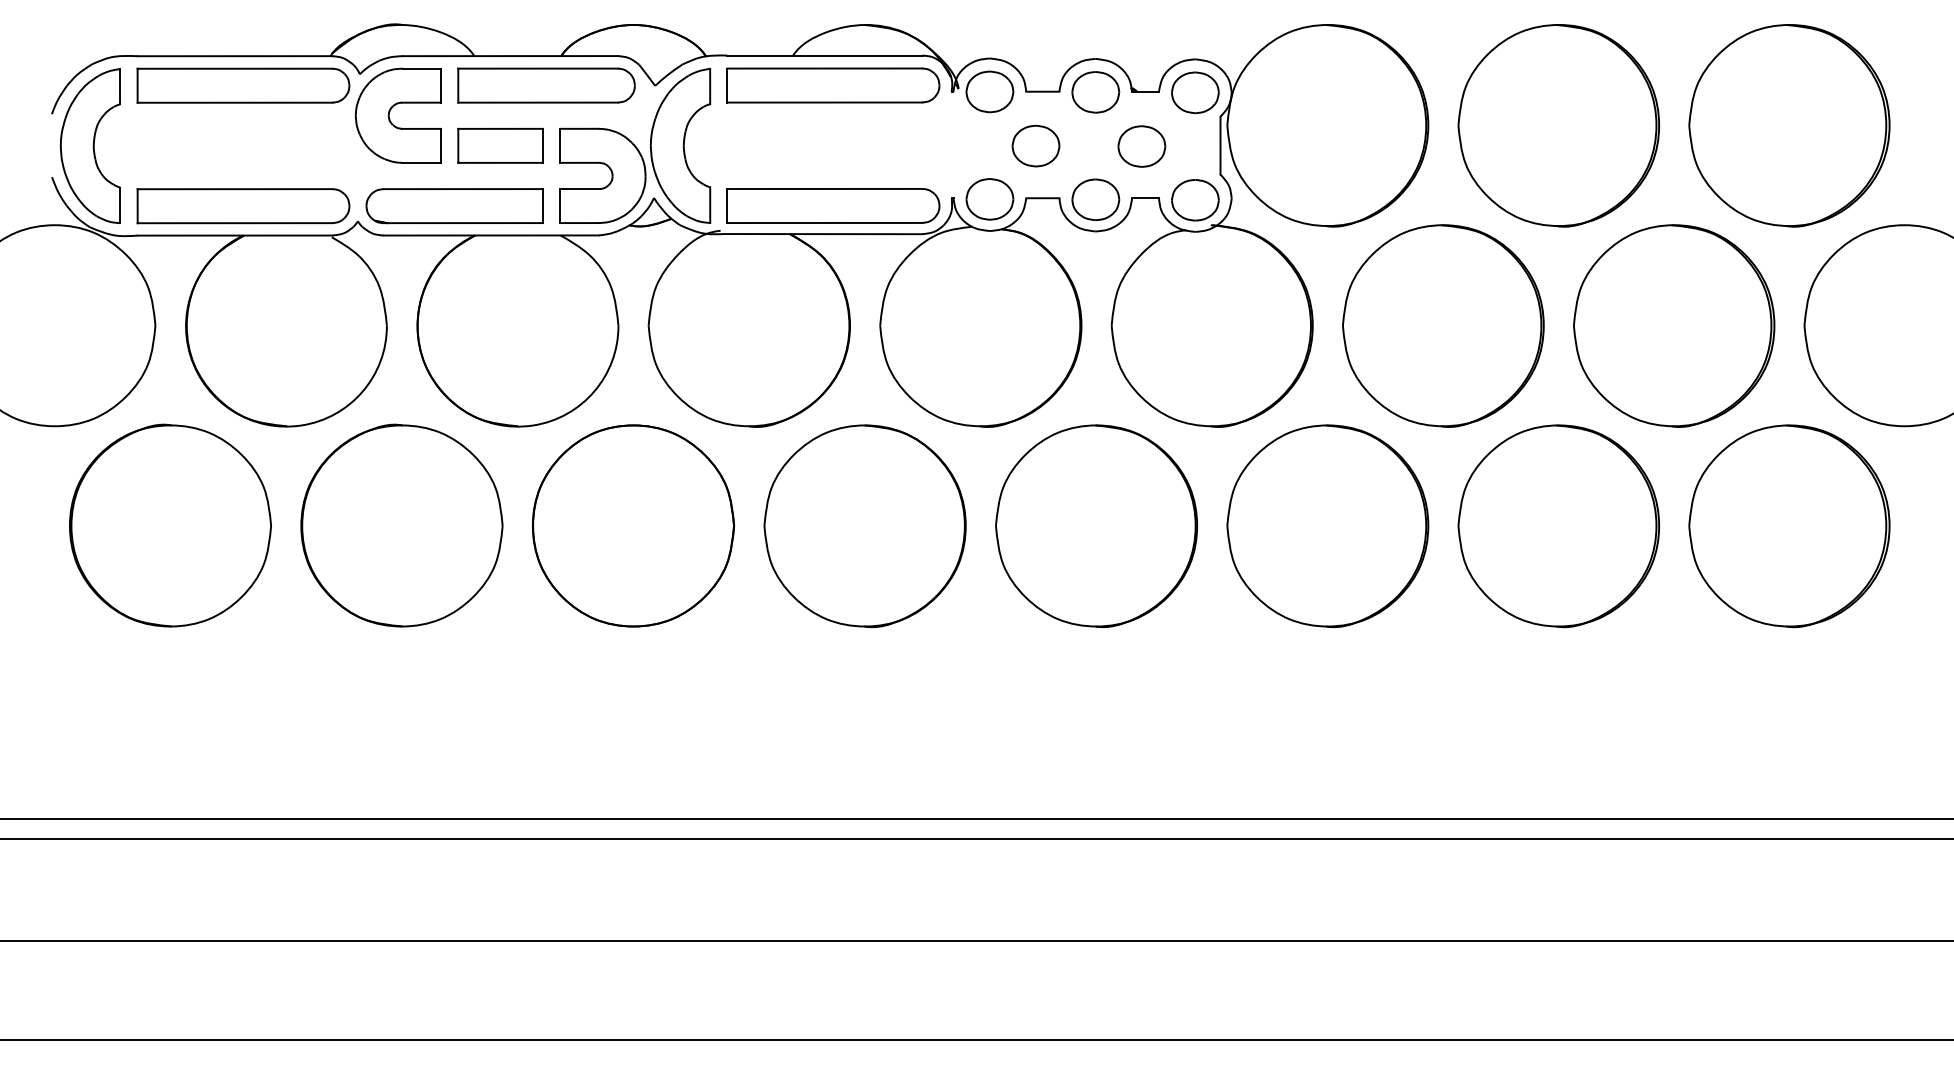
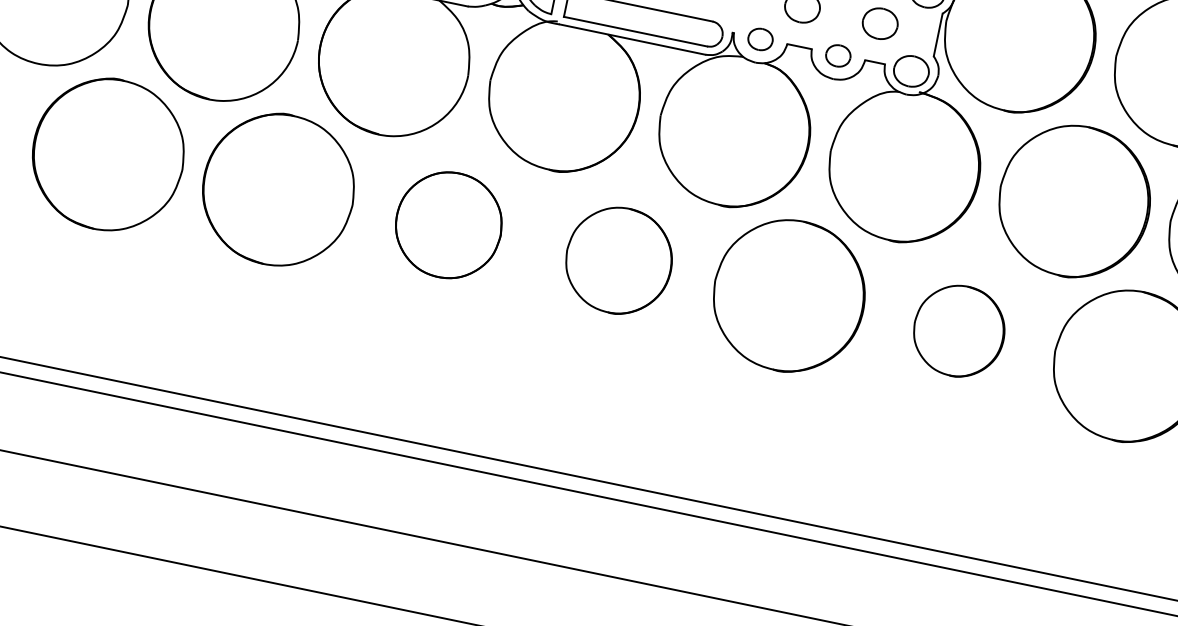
part: (989, 199) -> (760, 39), size x0.7
part: (1095, 199) -> (838, 55), size x0.7
part: (633, 525) -> (448, 224), size x0.7
part: (864, 526) -> (618, 260), size x0.7
part: (1327, 526) -> (958, 331), size x0.6

